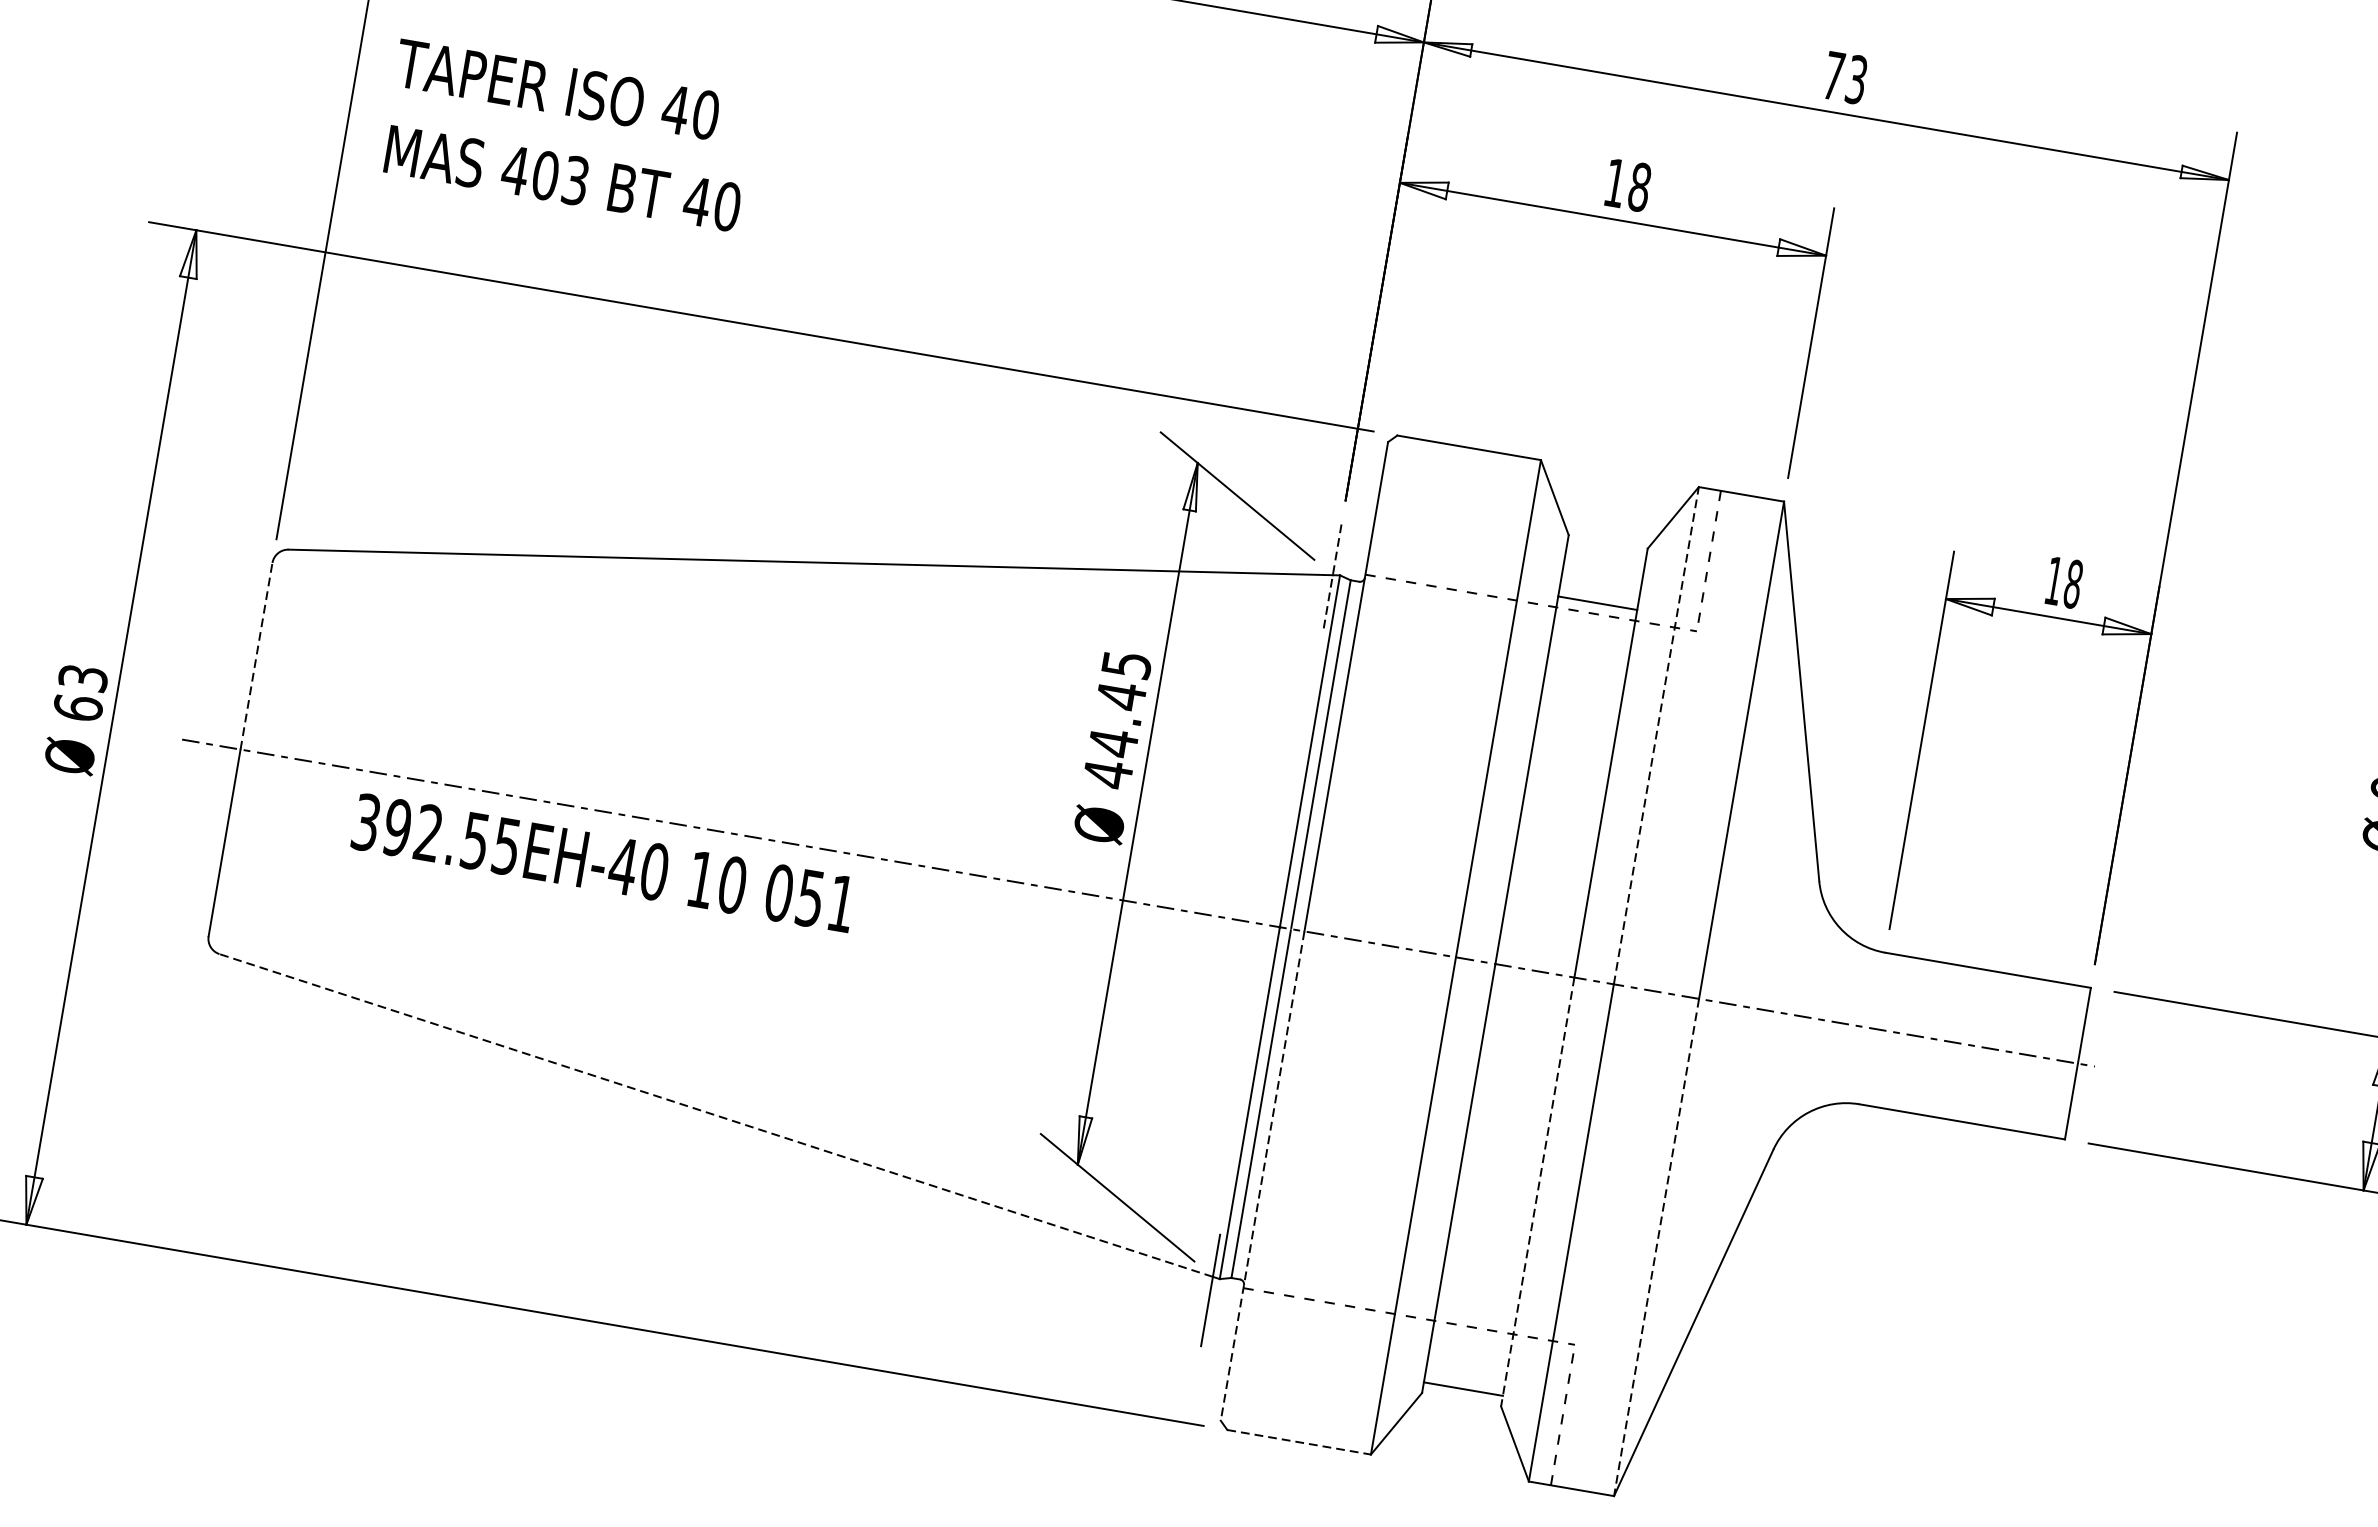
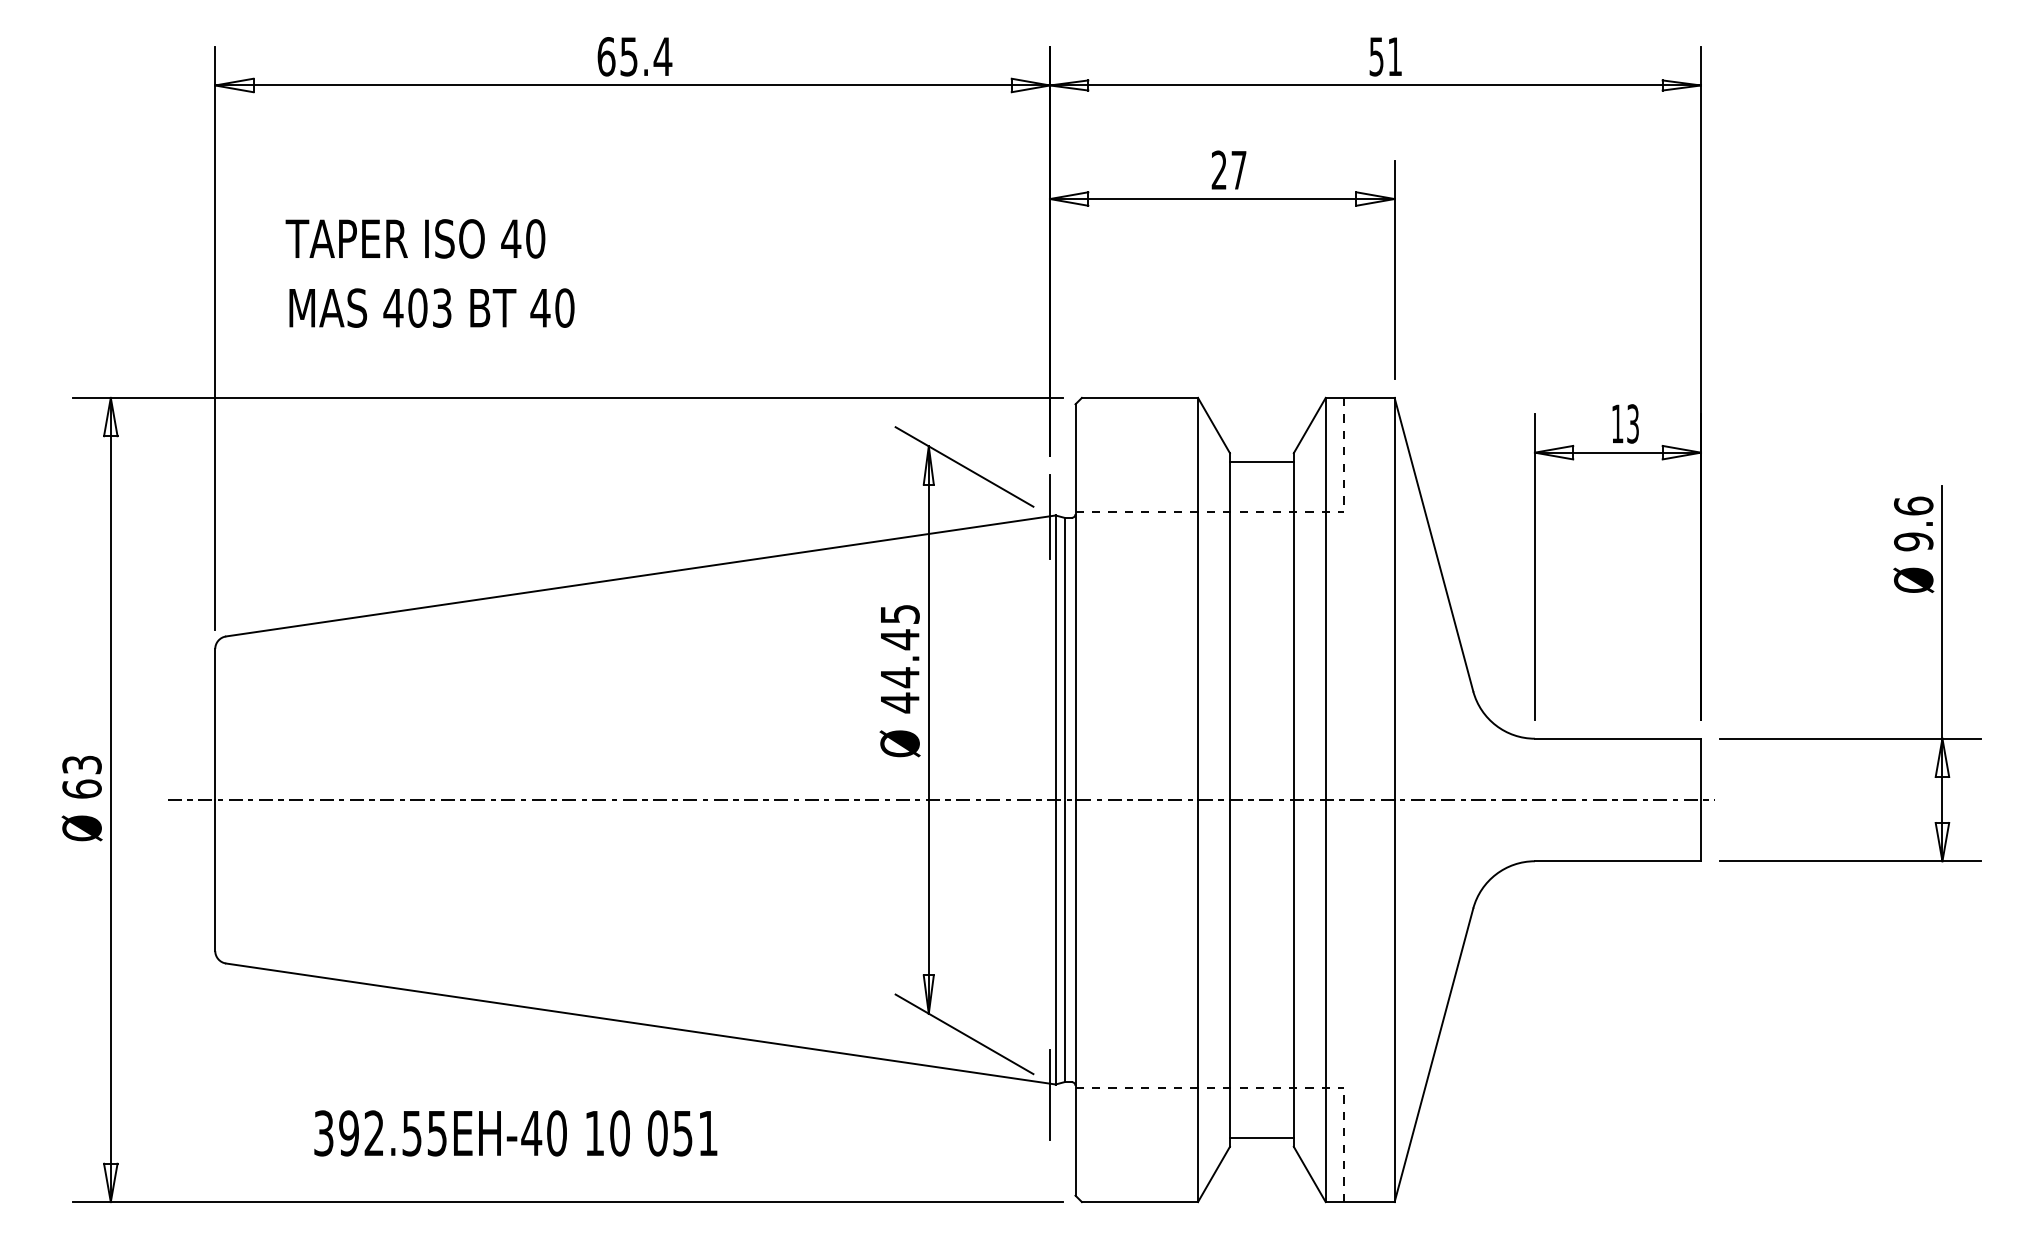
text: (1844, 77) -> (1385, 56), 73 -> 51
text: (567, 135) -> (429, 273), moved
text: (1626, 185) -> (1228, 170), 18 -> 27
line: (1333, 575) -> (1050, 516), dashed -> solid
text: (2074, 583) -> (1633, 423), 18 -> 13
line: (1597, 602) -> (1261, 461), moved
line: (256, 656) -> (215, 724), dashed -> solid
line: (1656, 735) -> (1325, 598), dashed -> solid
text: (603, 863) -> (515, 1133), moved
line: (715, 1115) -> (637, 1023), dashed -> solid
line: (1262, 1175) -> (1075, 997), dashed -> solid
line: (1537, 1192) -> (1293, 973), dashed -> solid
line: (1656, 1248) -> (1394, 1001), dashed -> solid
line: (1299, 1442) -> (1140, 1202), dashed -> solid

